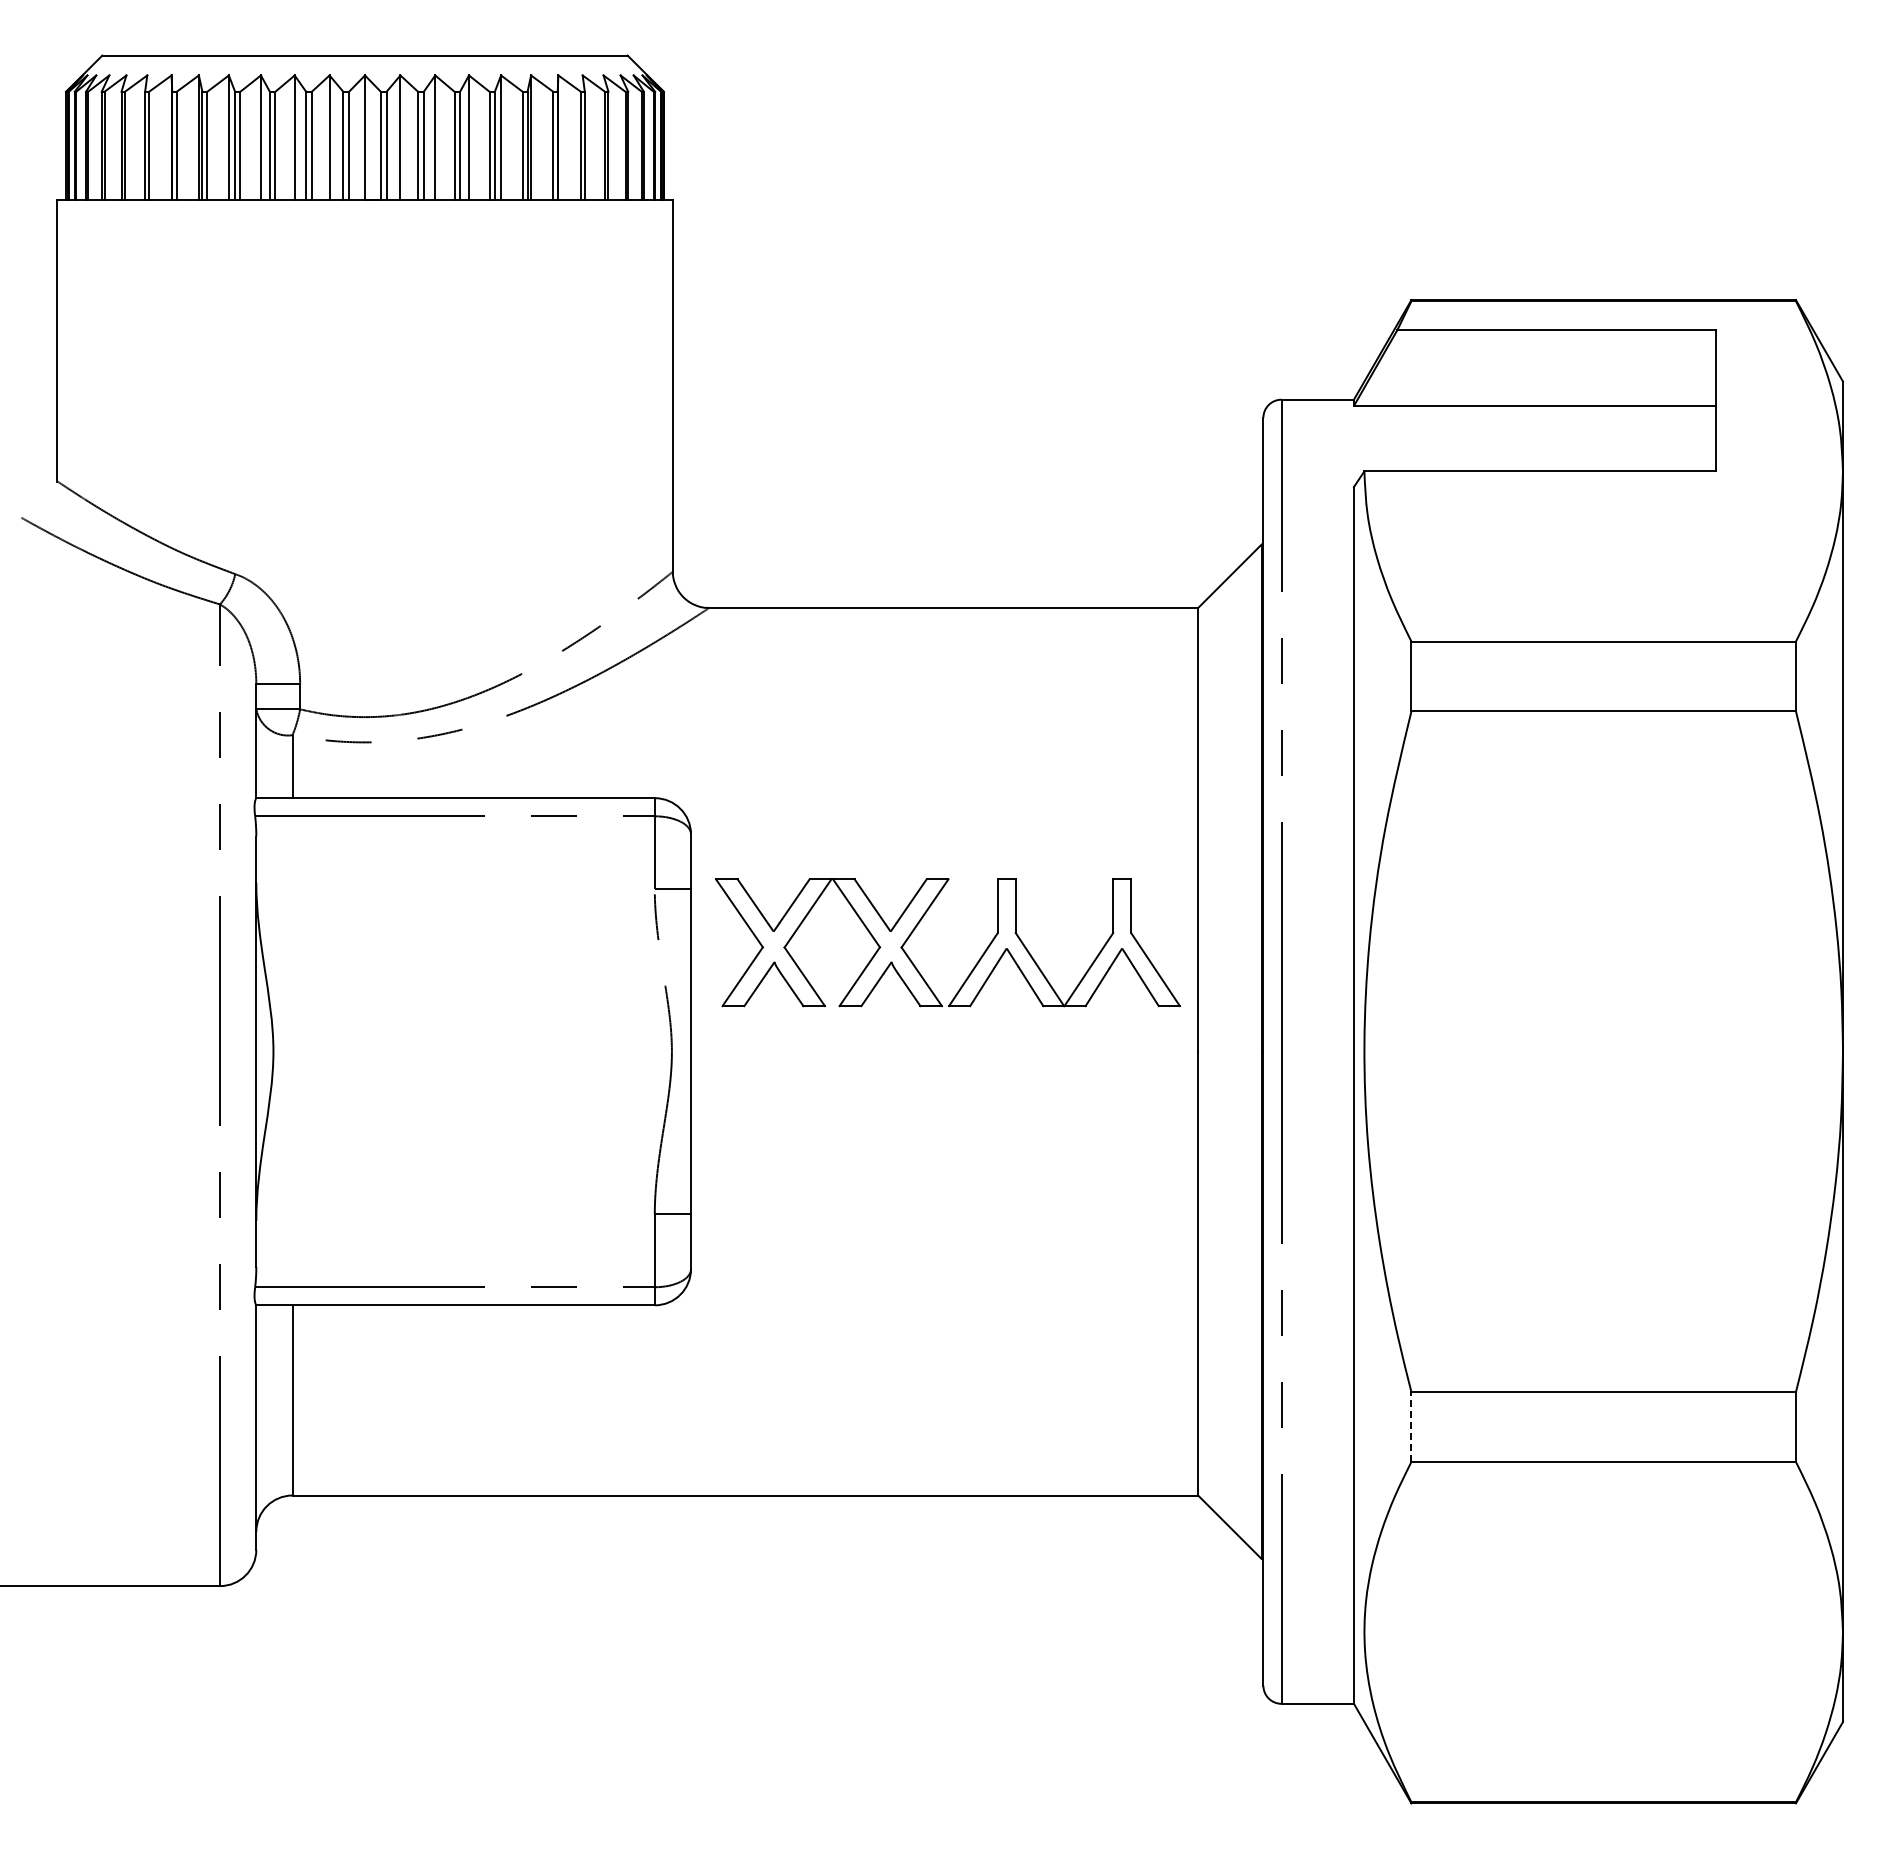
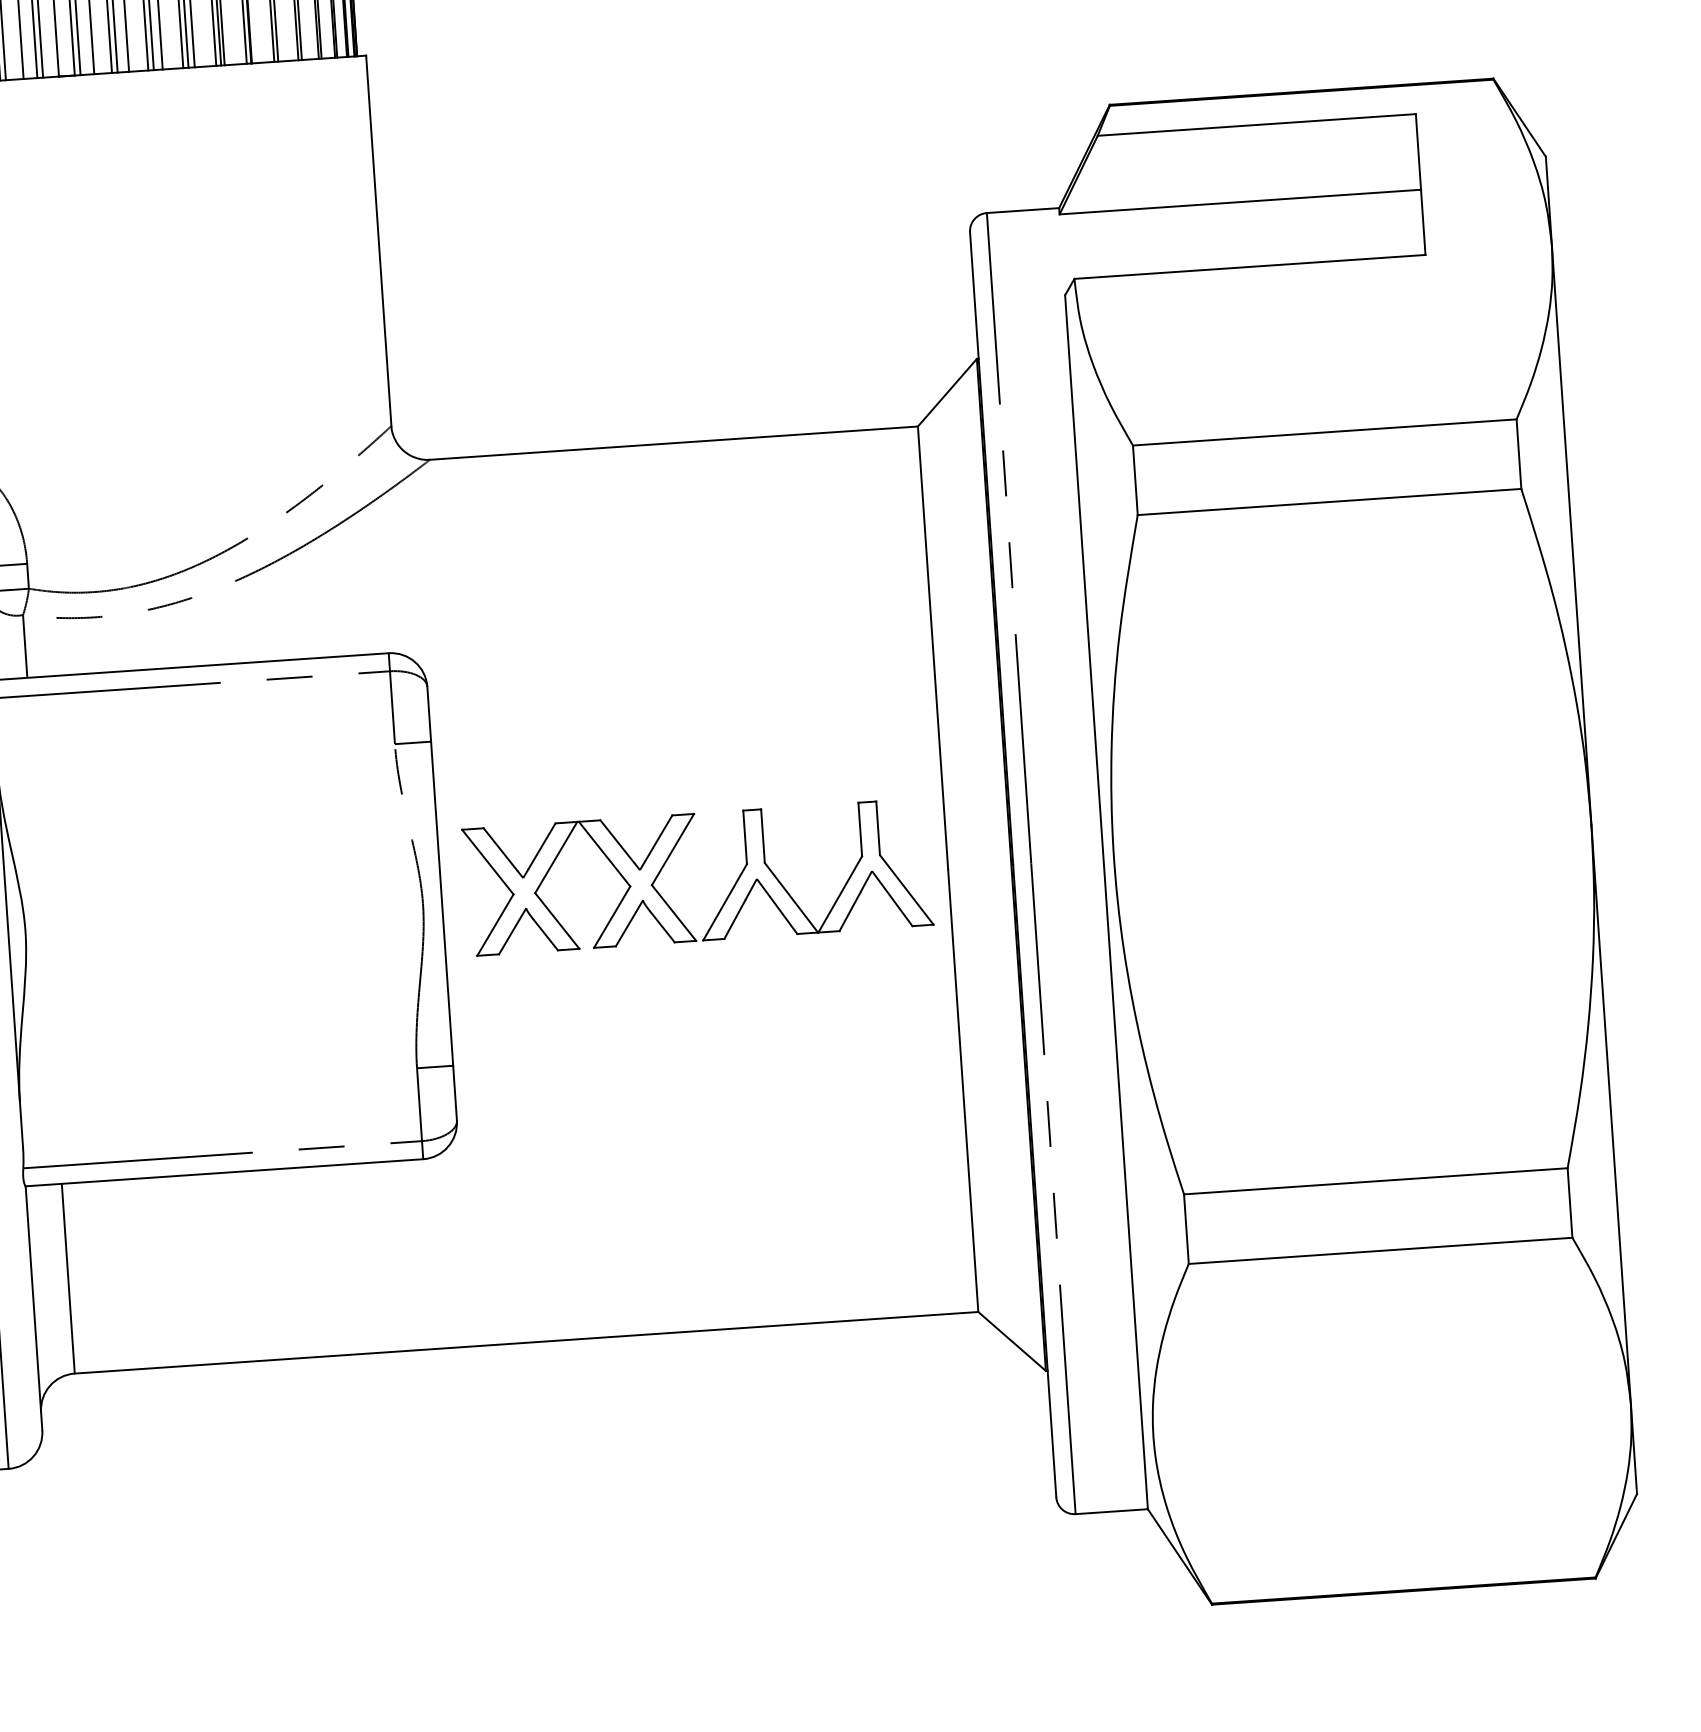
part: (919, 923) -> (668, 860), moved
line: (1411, 1427) -> (1186, 1229), dashed -> solid

